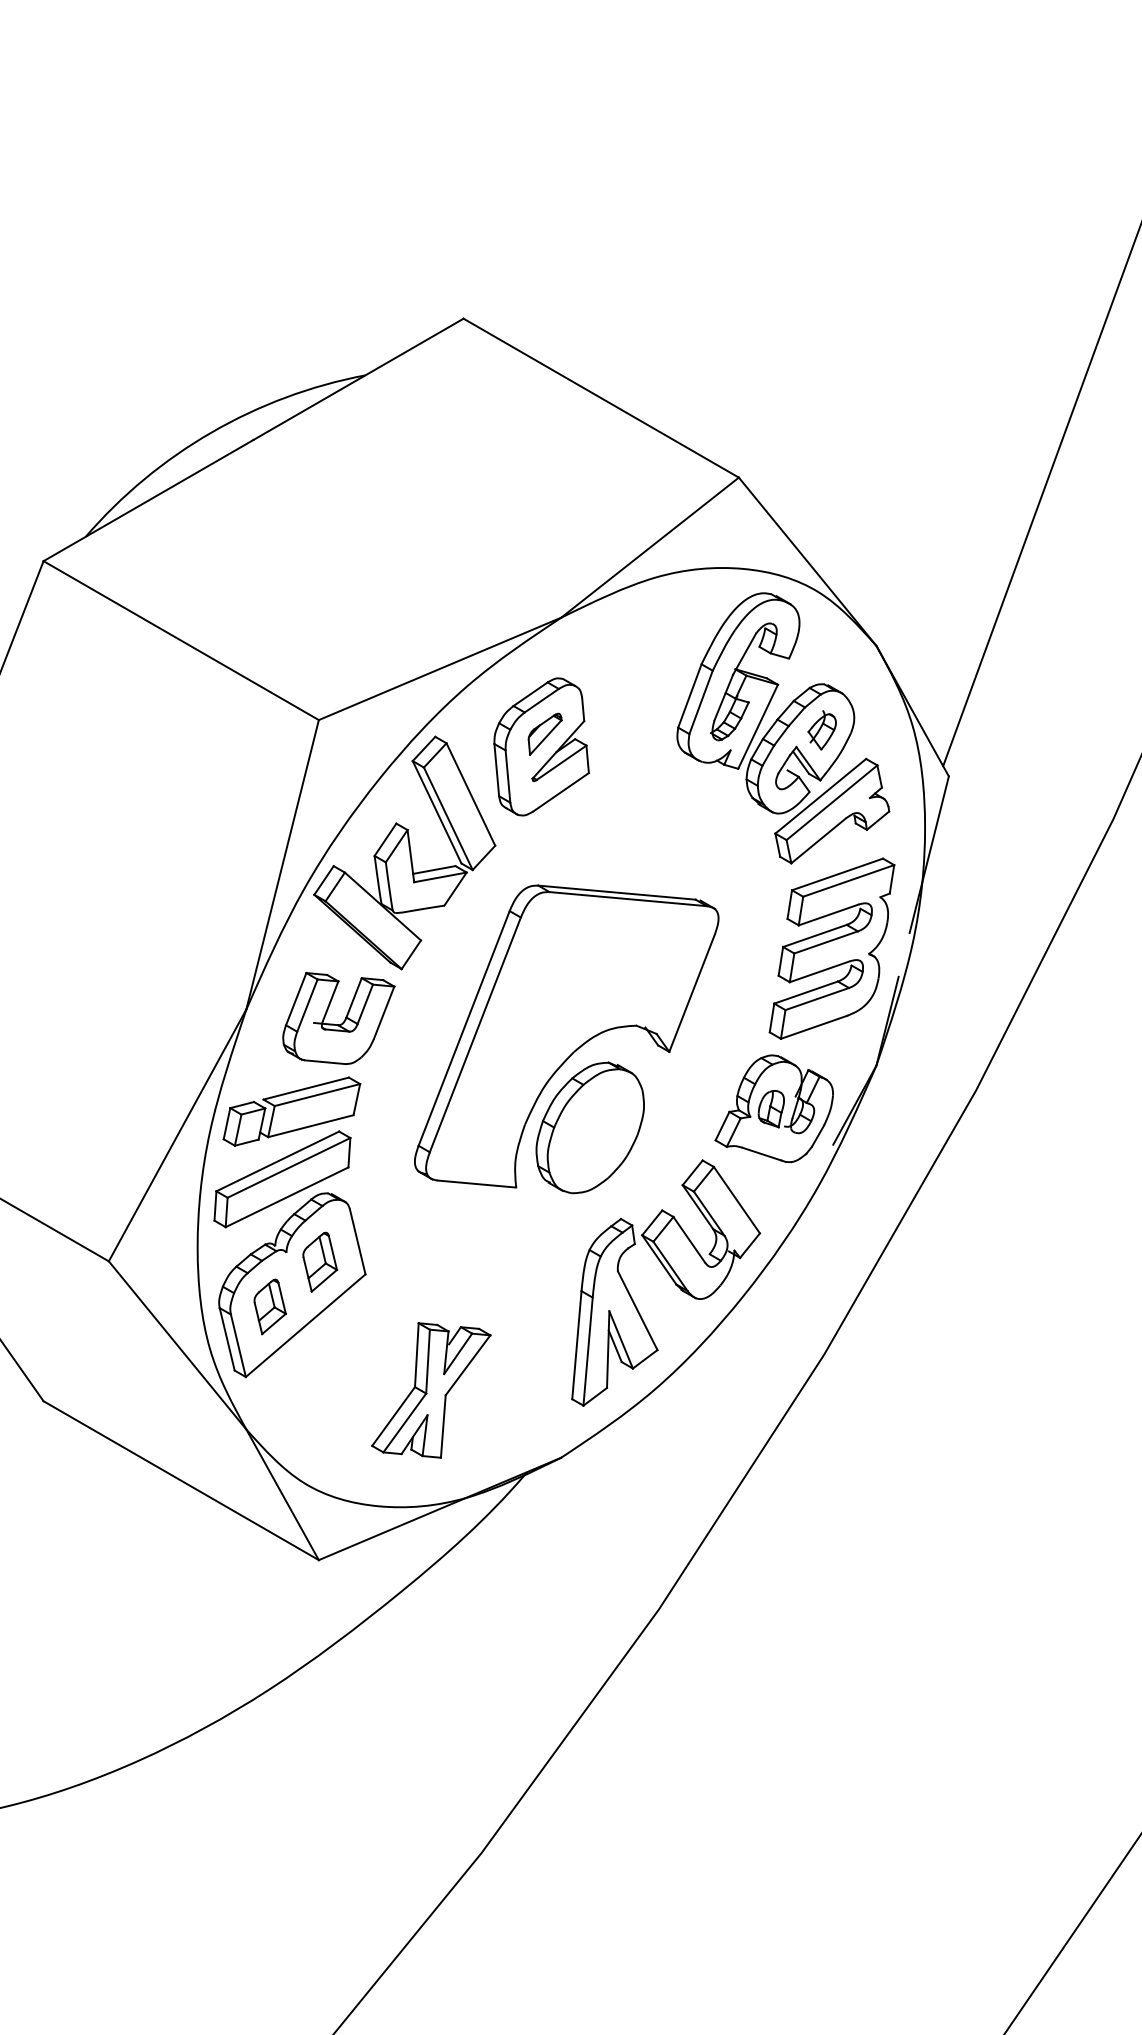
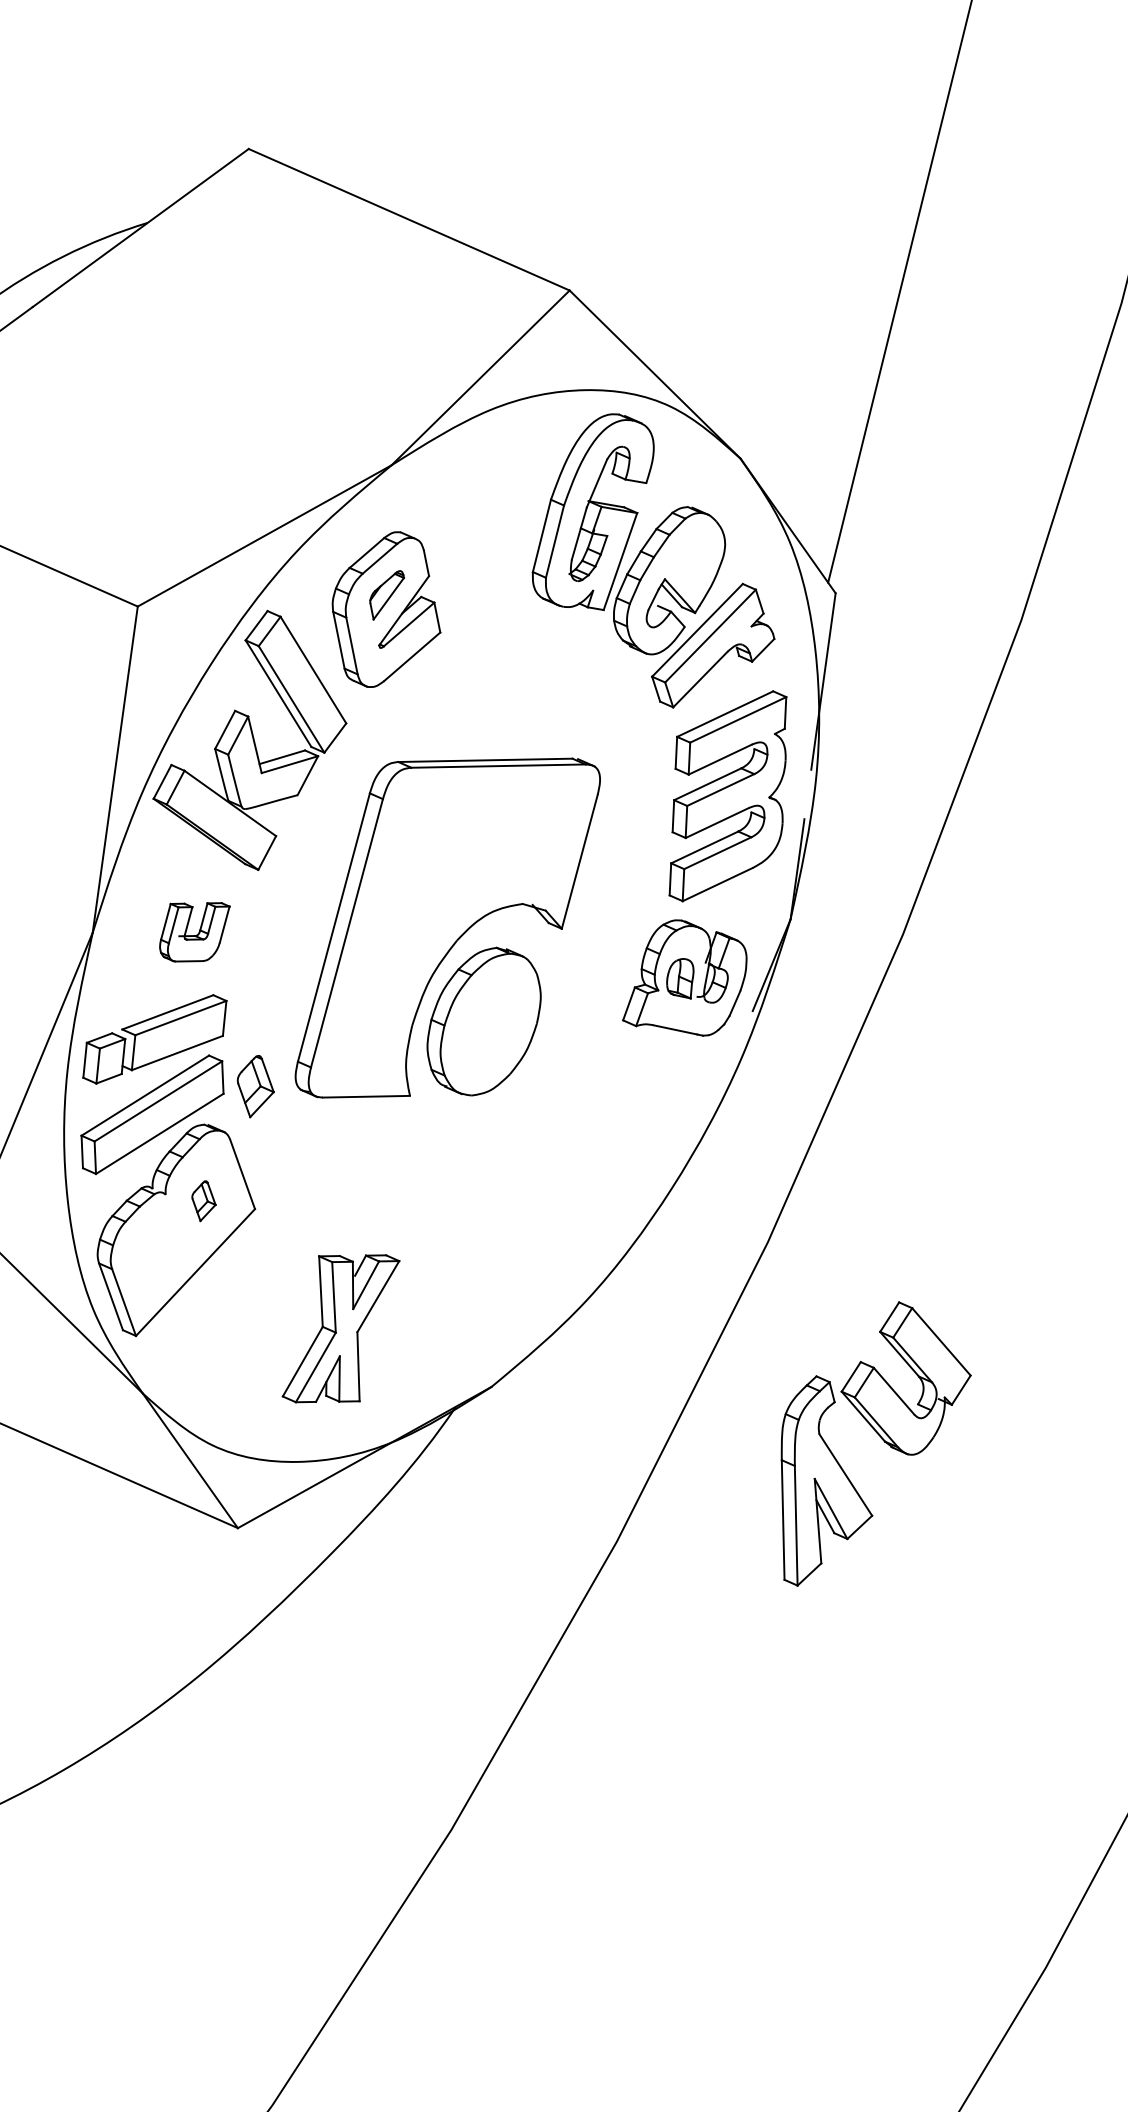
part: (821, 730) -> (690, 558), removed
part: (338, 1018) -> (194, 931), size x0.6
part: (320, 1261) -> (204, 1200), size x0.6
part: (666, 1282) -> (873, 1440), moved
part: (269, 1306) -> (254, 1086), moved

